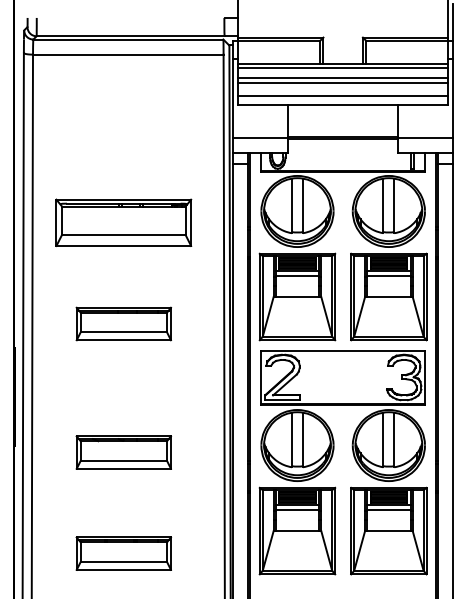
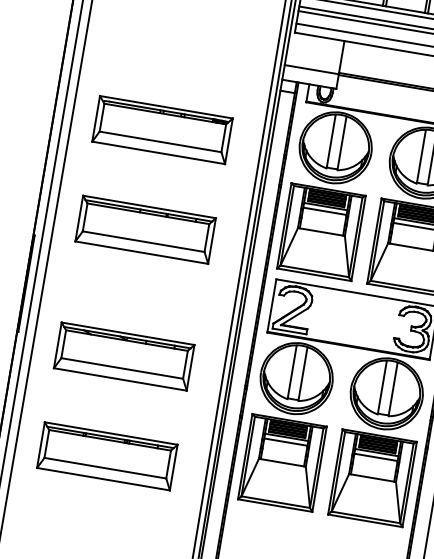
part: (123, 323) -> (145, 229), size x1.43
part: (123, 452) -> (123, 356), size x1.43
part: (123, 553) -> (107, 456), size x1.43

